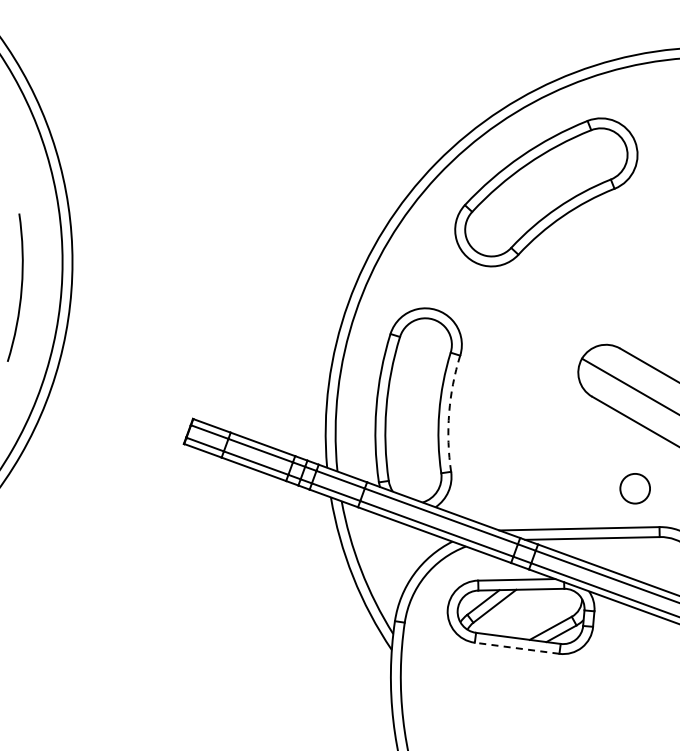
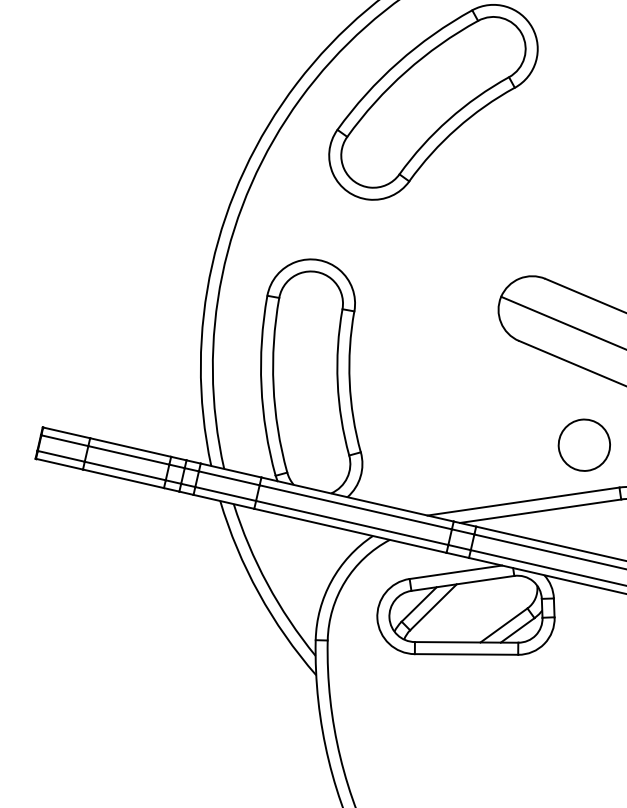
arc: (449, 413) -> (350, 382), dashed -> solid
circle: (635, 488) -> (584, 444), size x1.43
line: (517, 648) -> (467, 654), dashed -> solid

